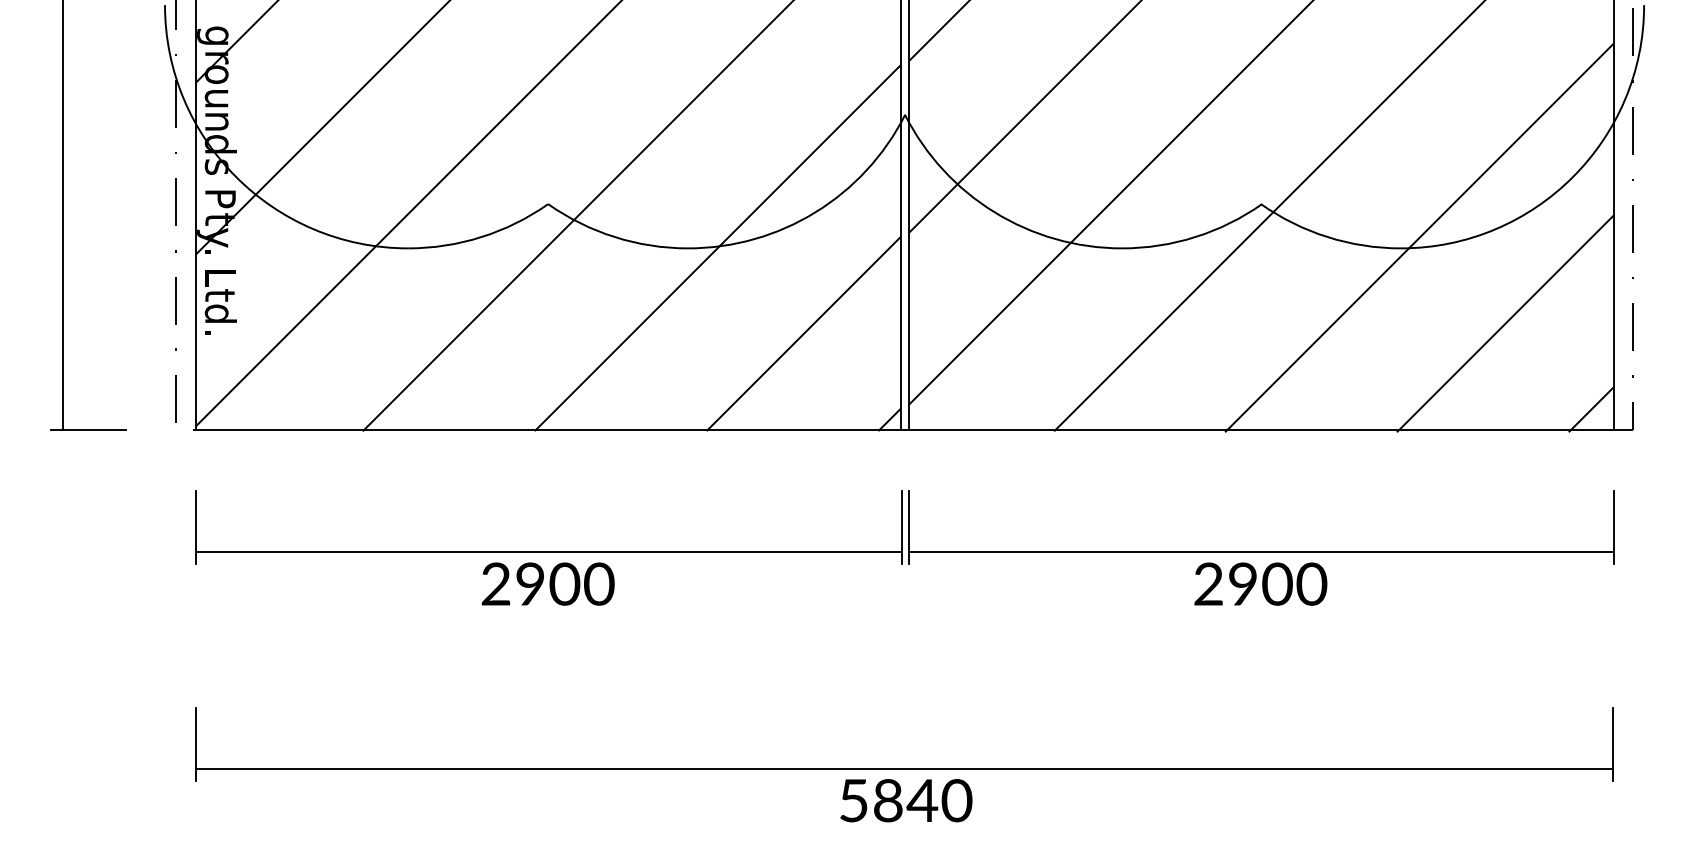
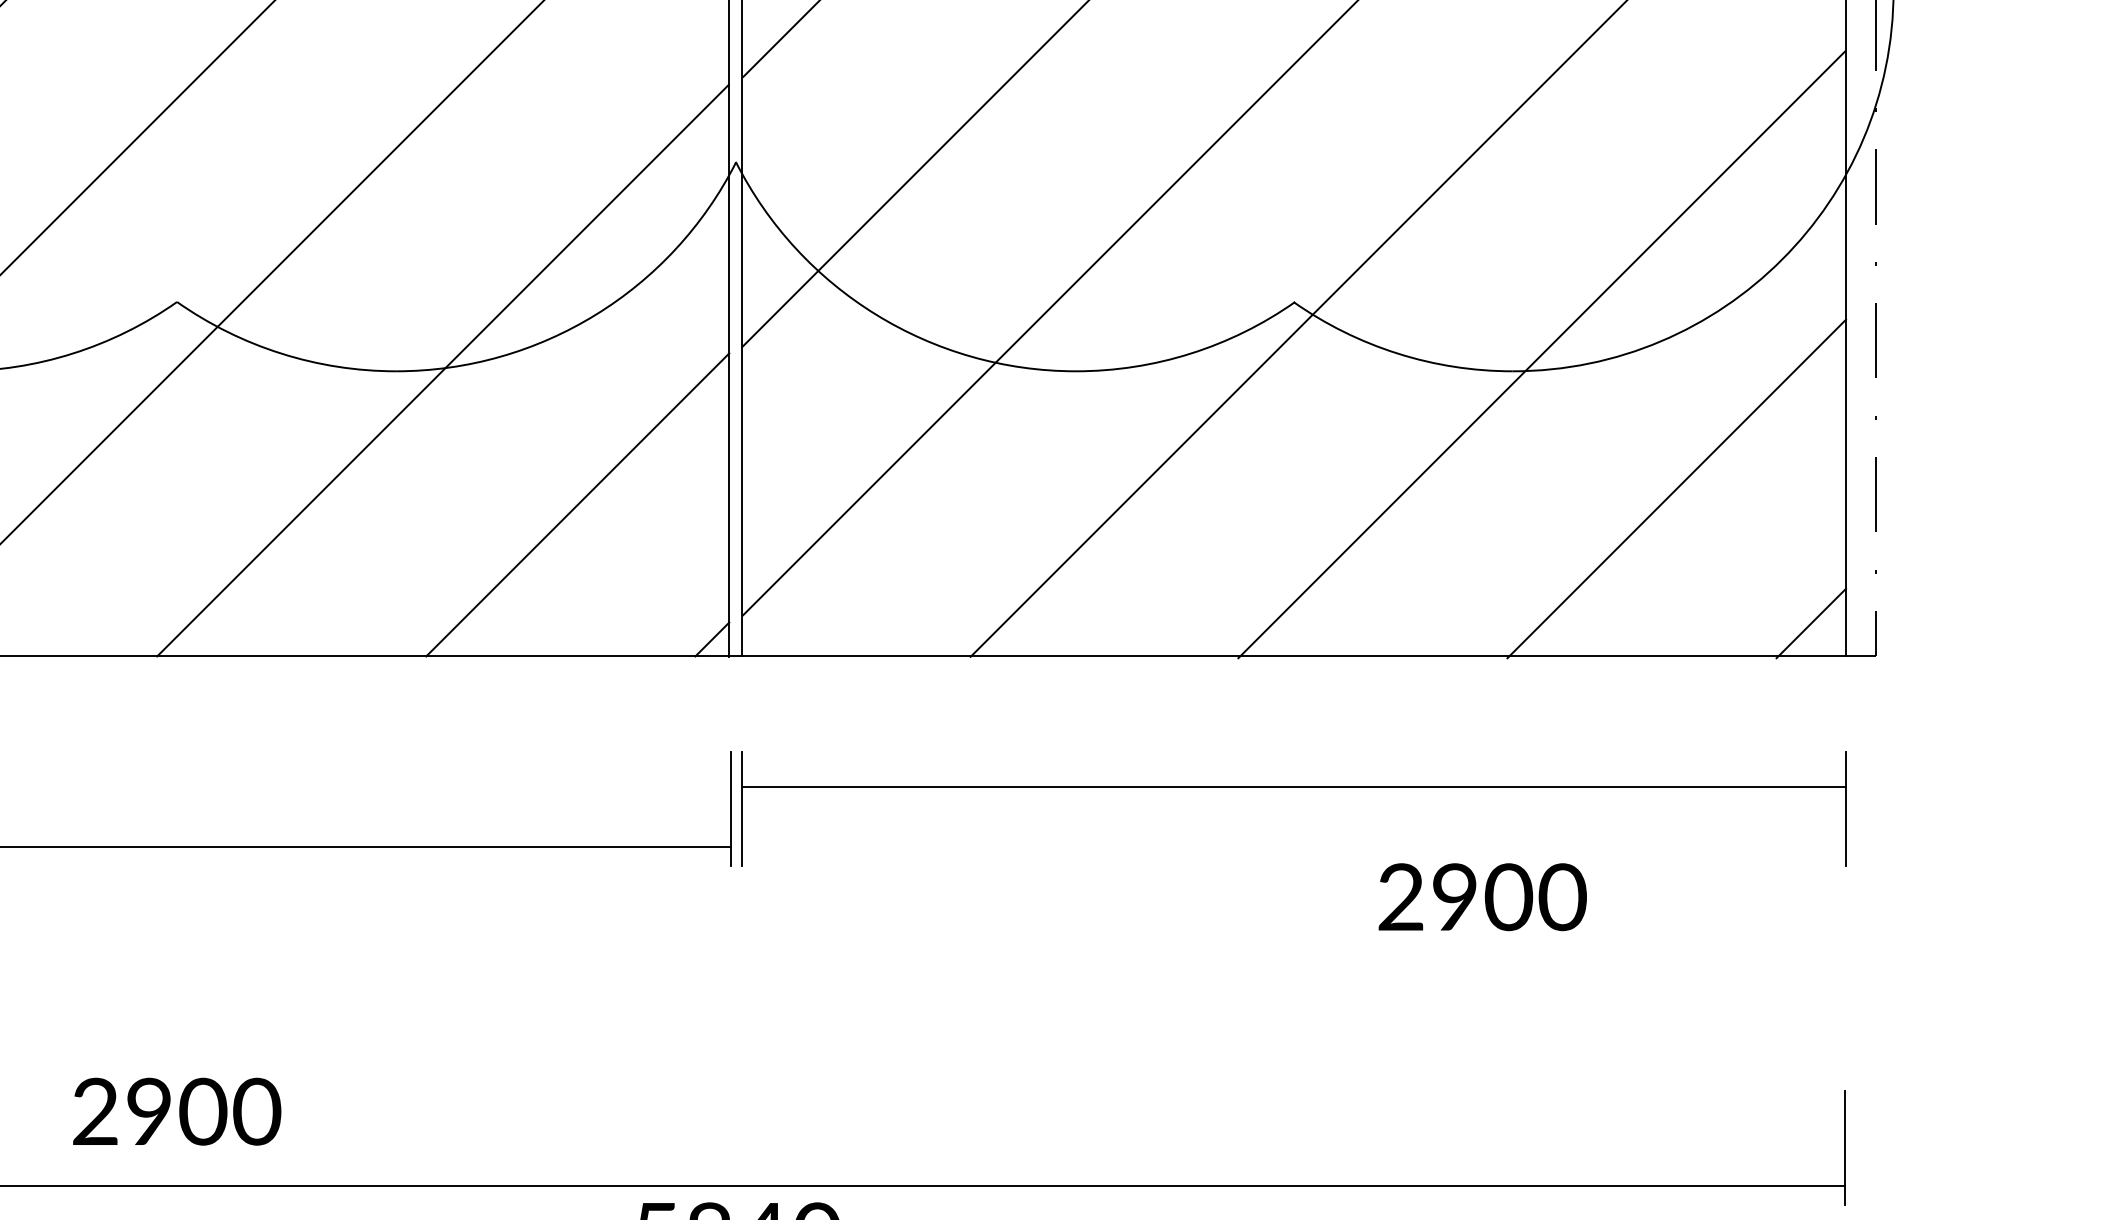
line: (1261, 552) -> (1294, 788), moved
text: (547, 583) -> (176, 1110), moved
text: (1260, 583) -> (1482, 896), moved

